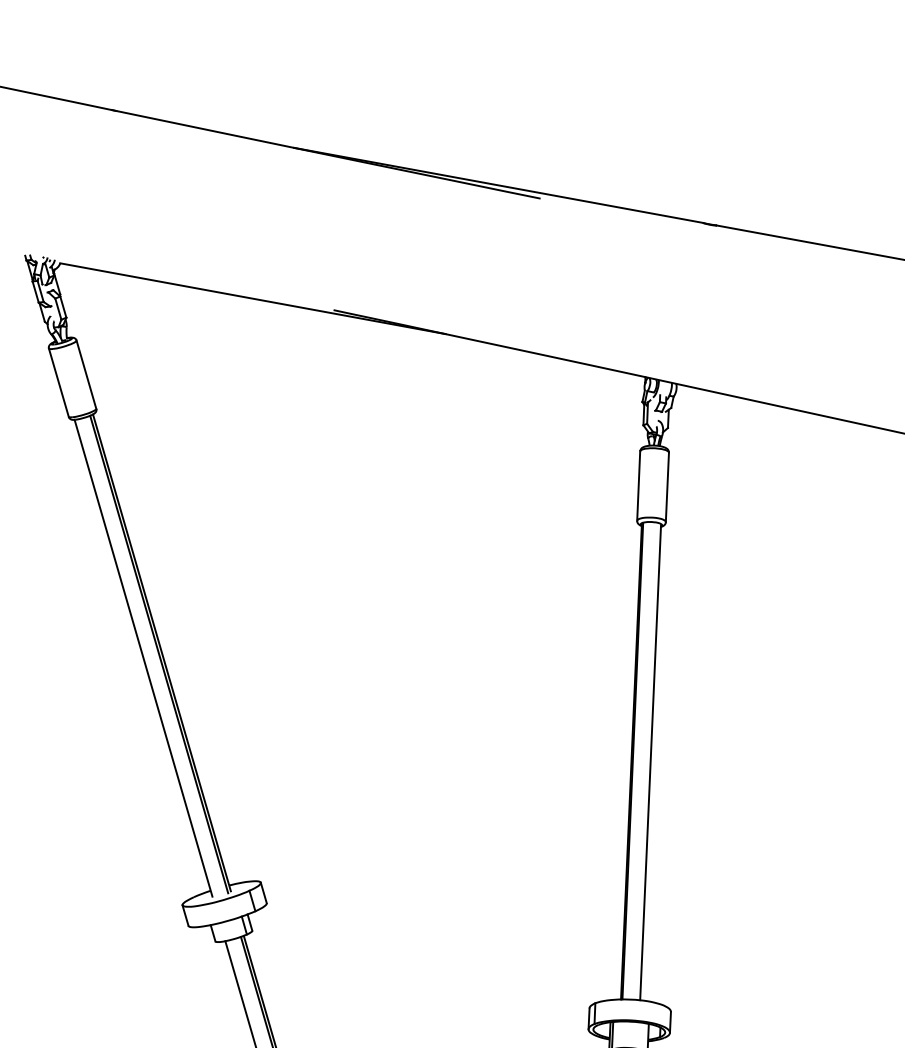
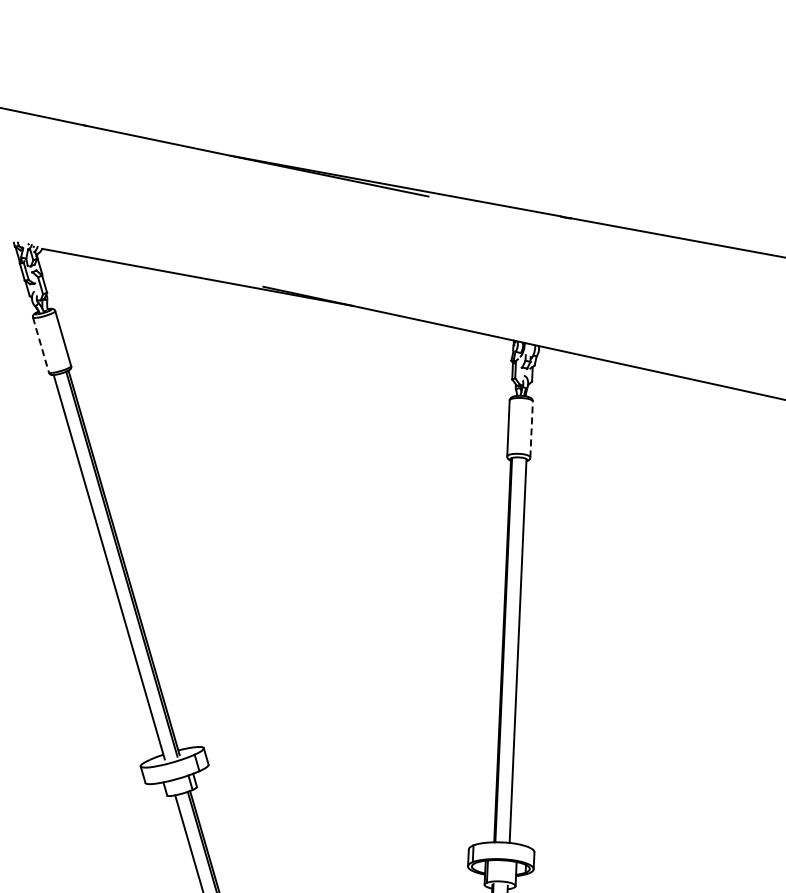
line: (59, 383) -> (41, 345), solid -> dashed
line: (667, 487) -> (531, 429), solid -> dashed

